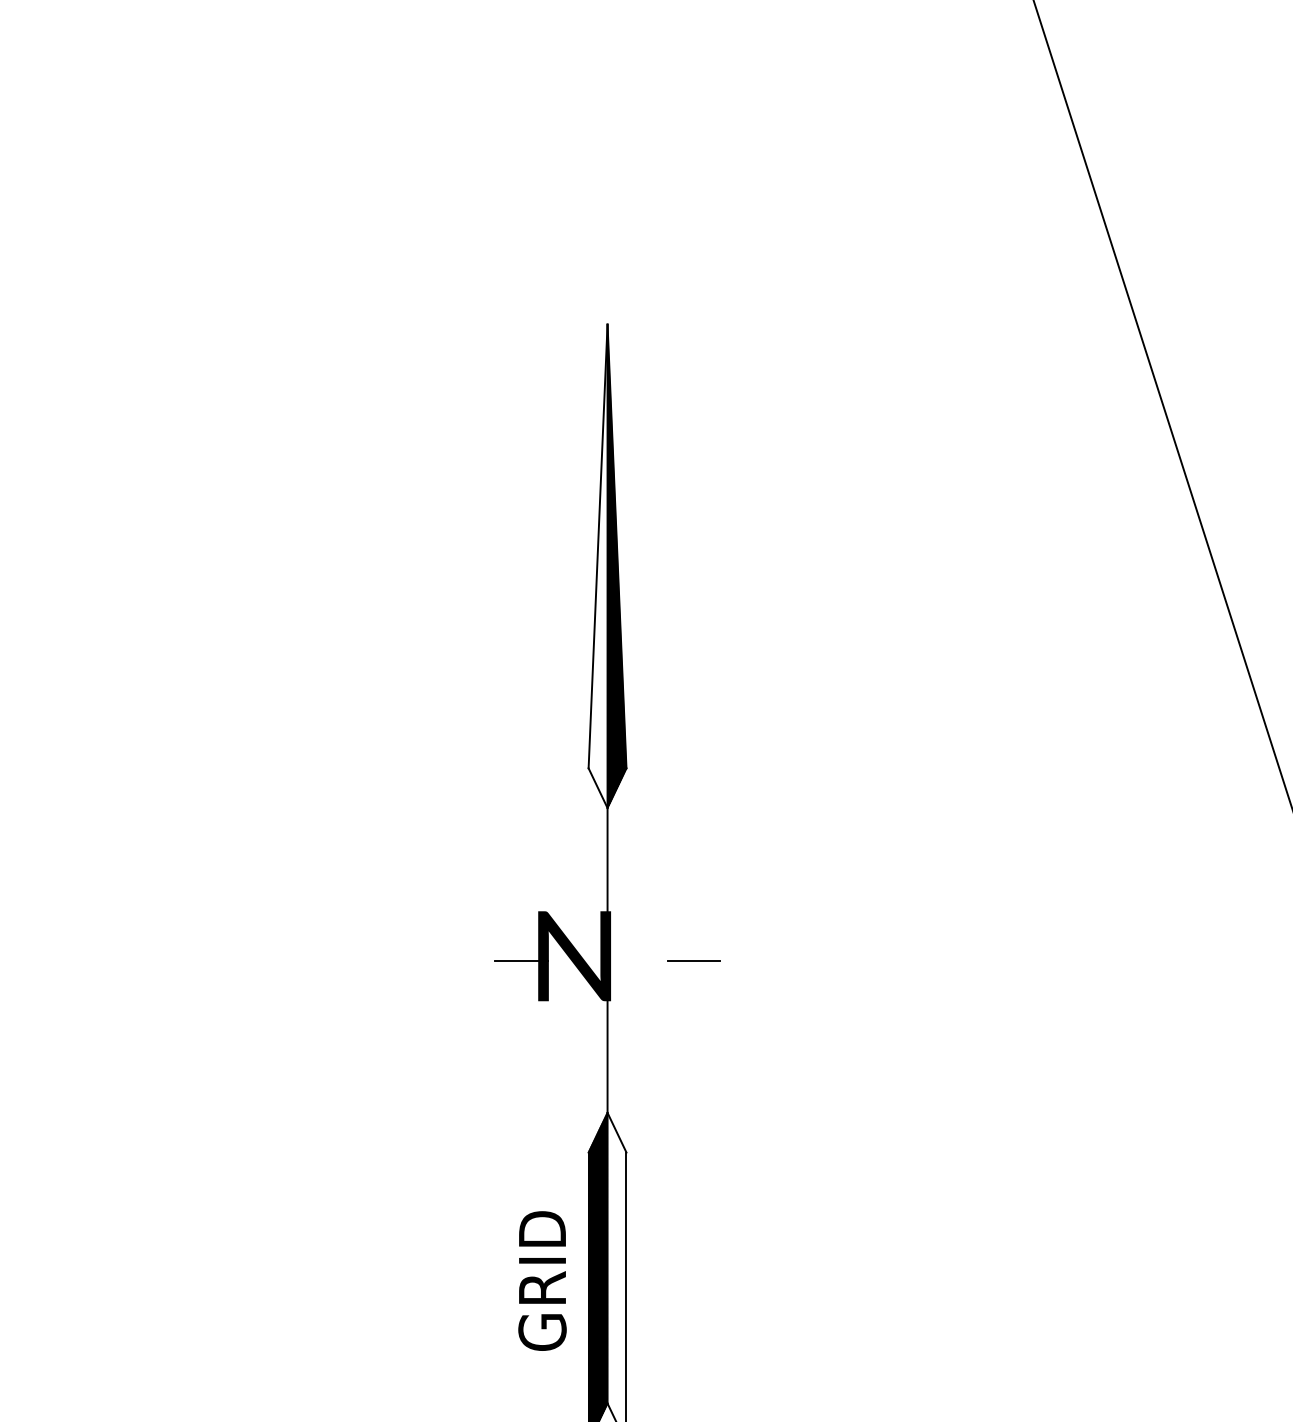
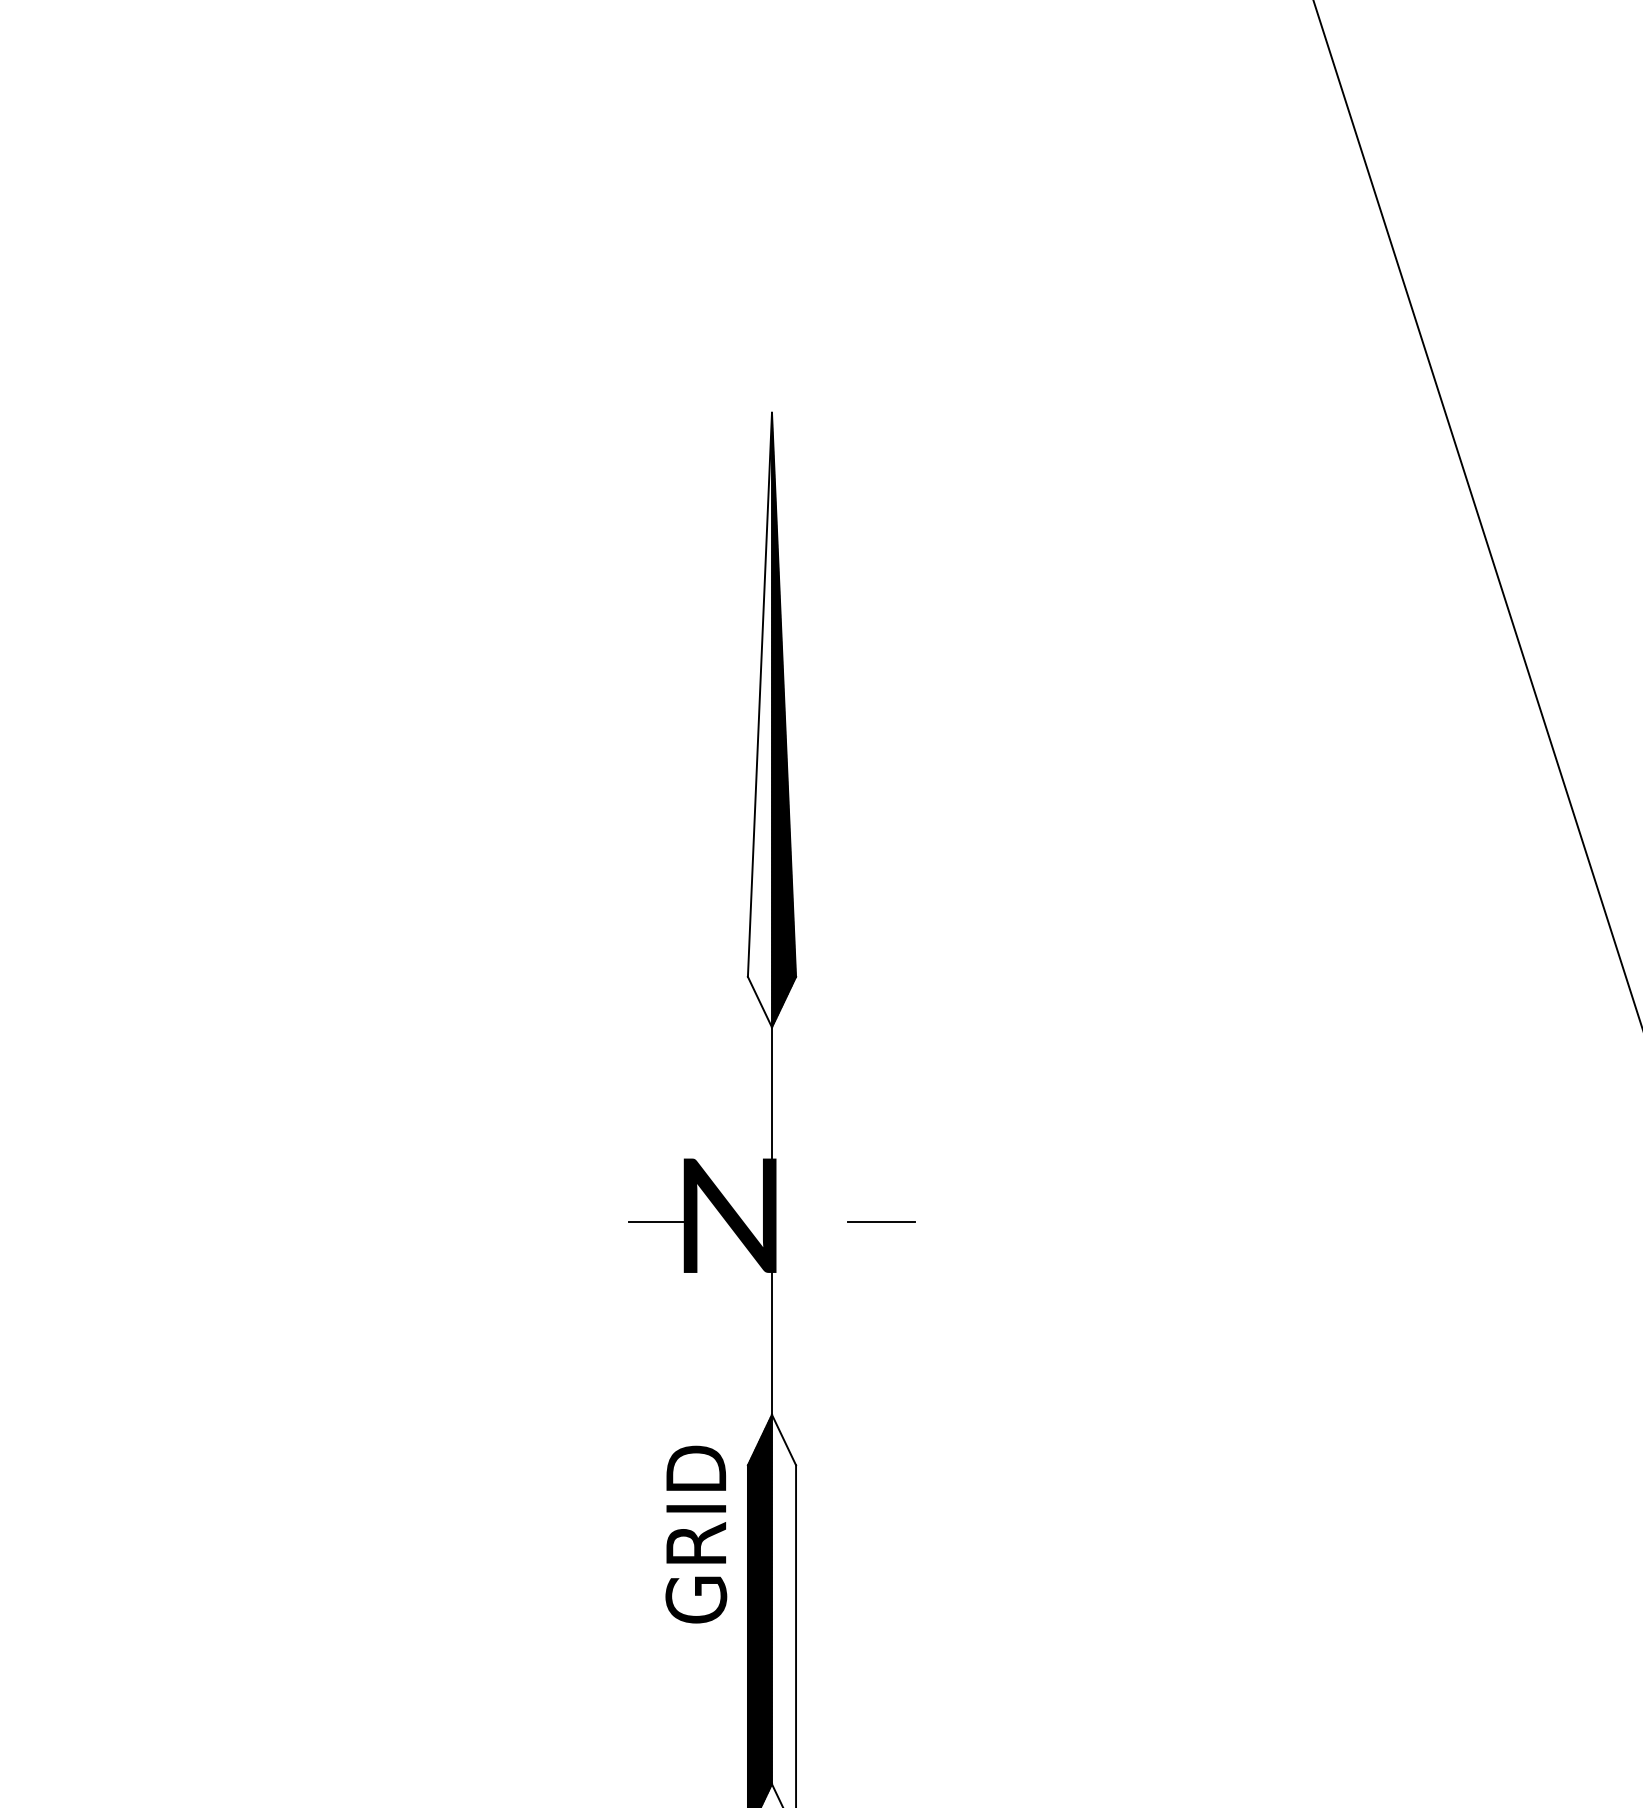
text: (542, 1280) -> (696, 1534), moved

